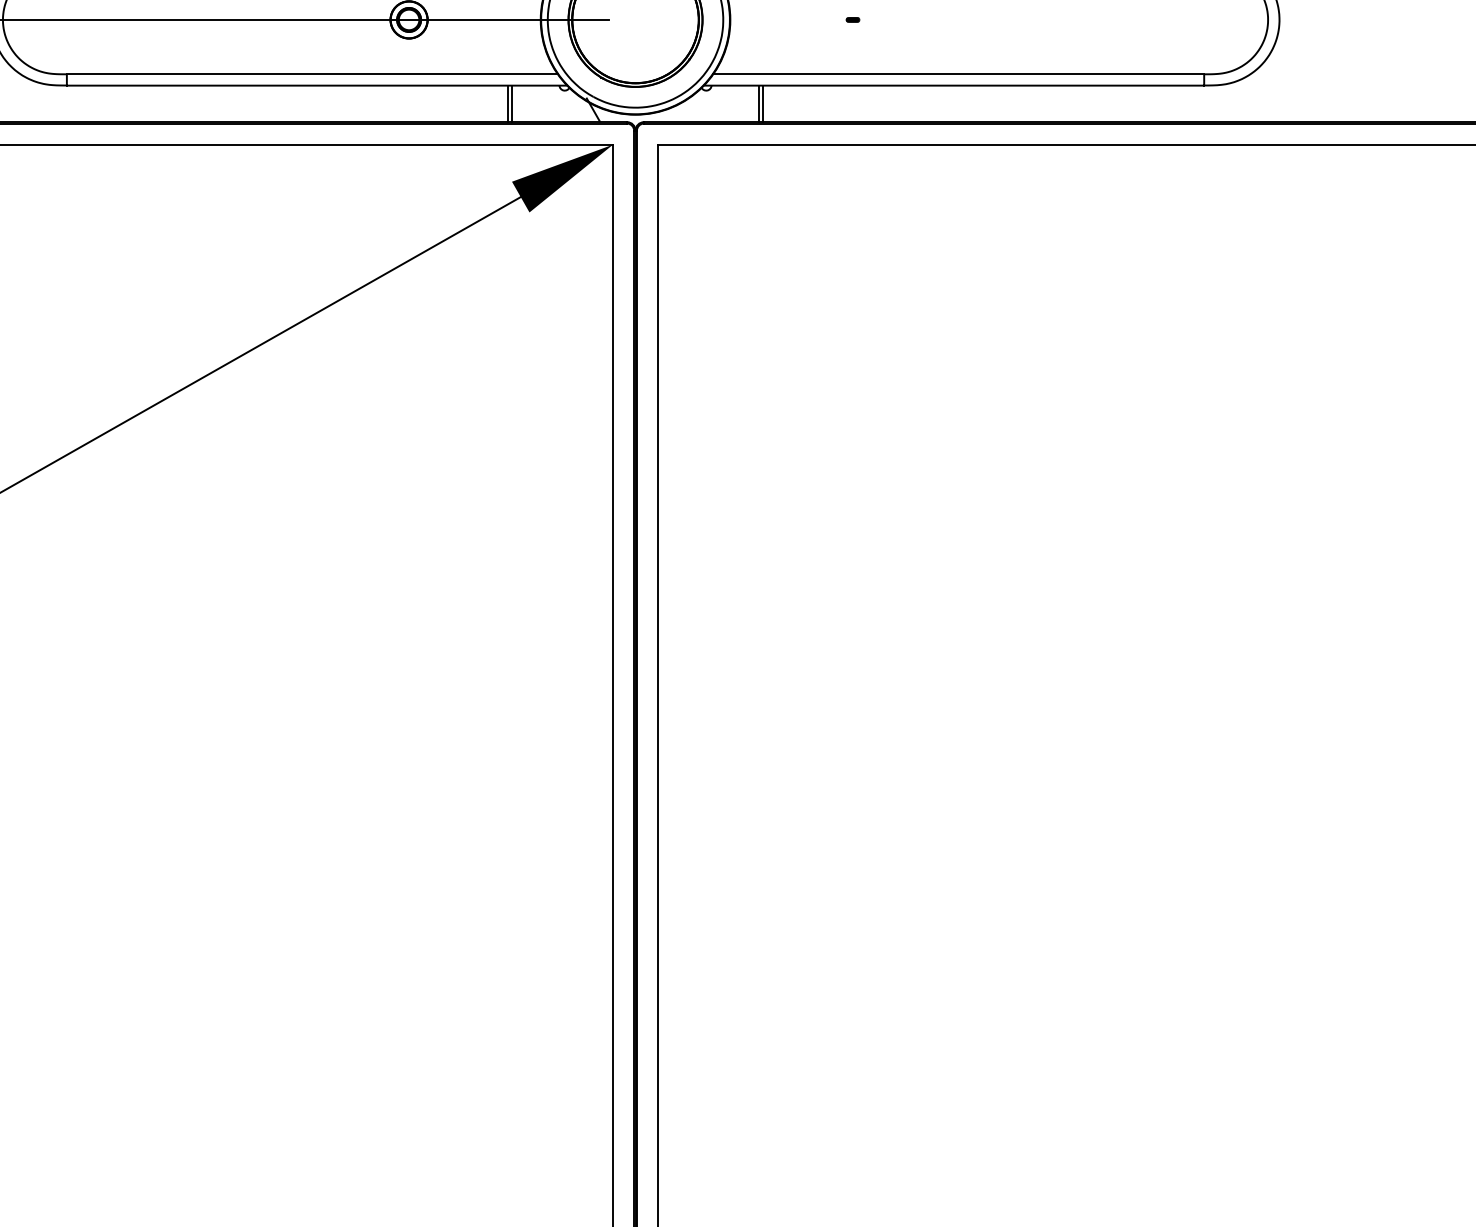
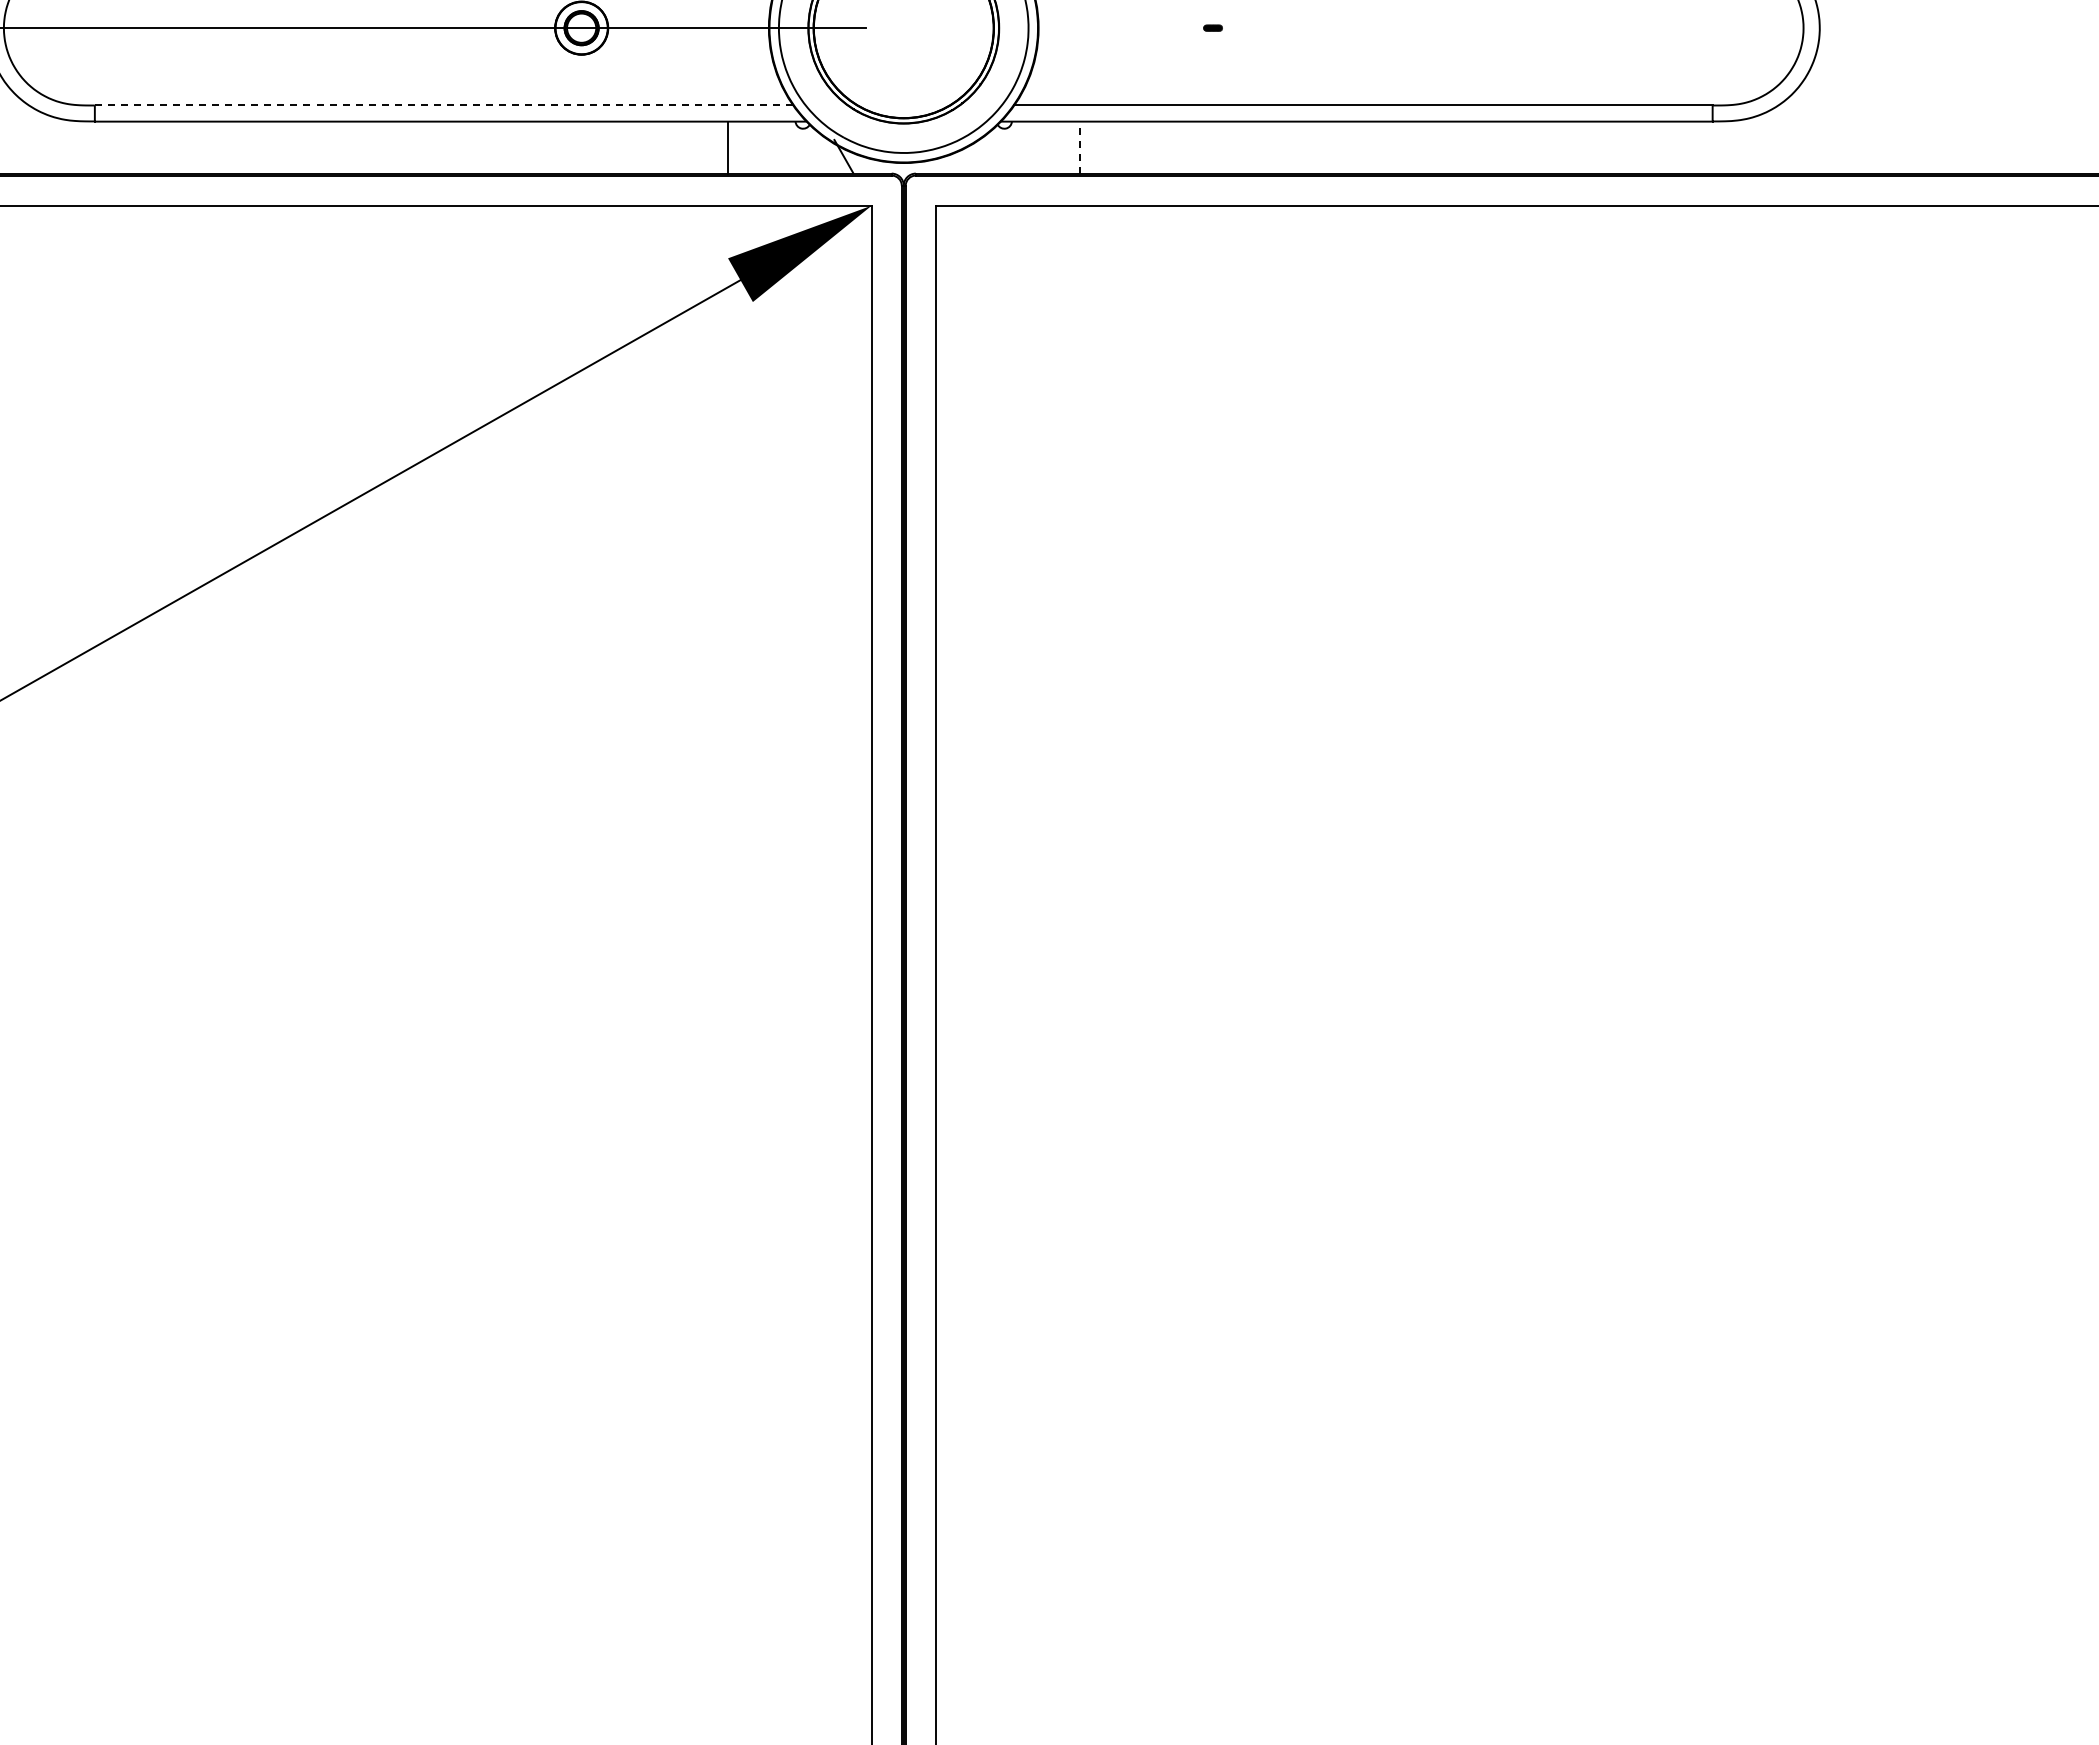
line: (312, 74) -> (444, 105), solid -> dashed
line: (508, 103) -> (722, 147), removed
line: (759, 103) -> (1079, 147), solid -> dashed
line: (762, 103) -> (1084, 147), removed

